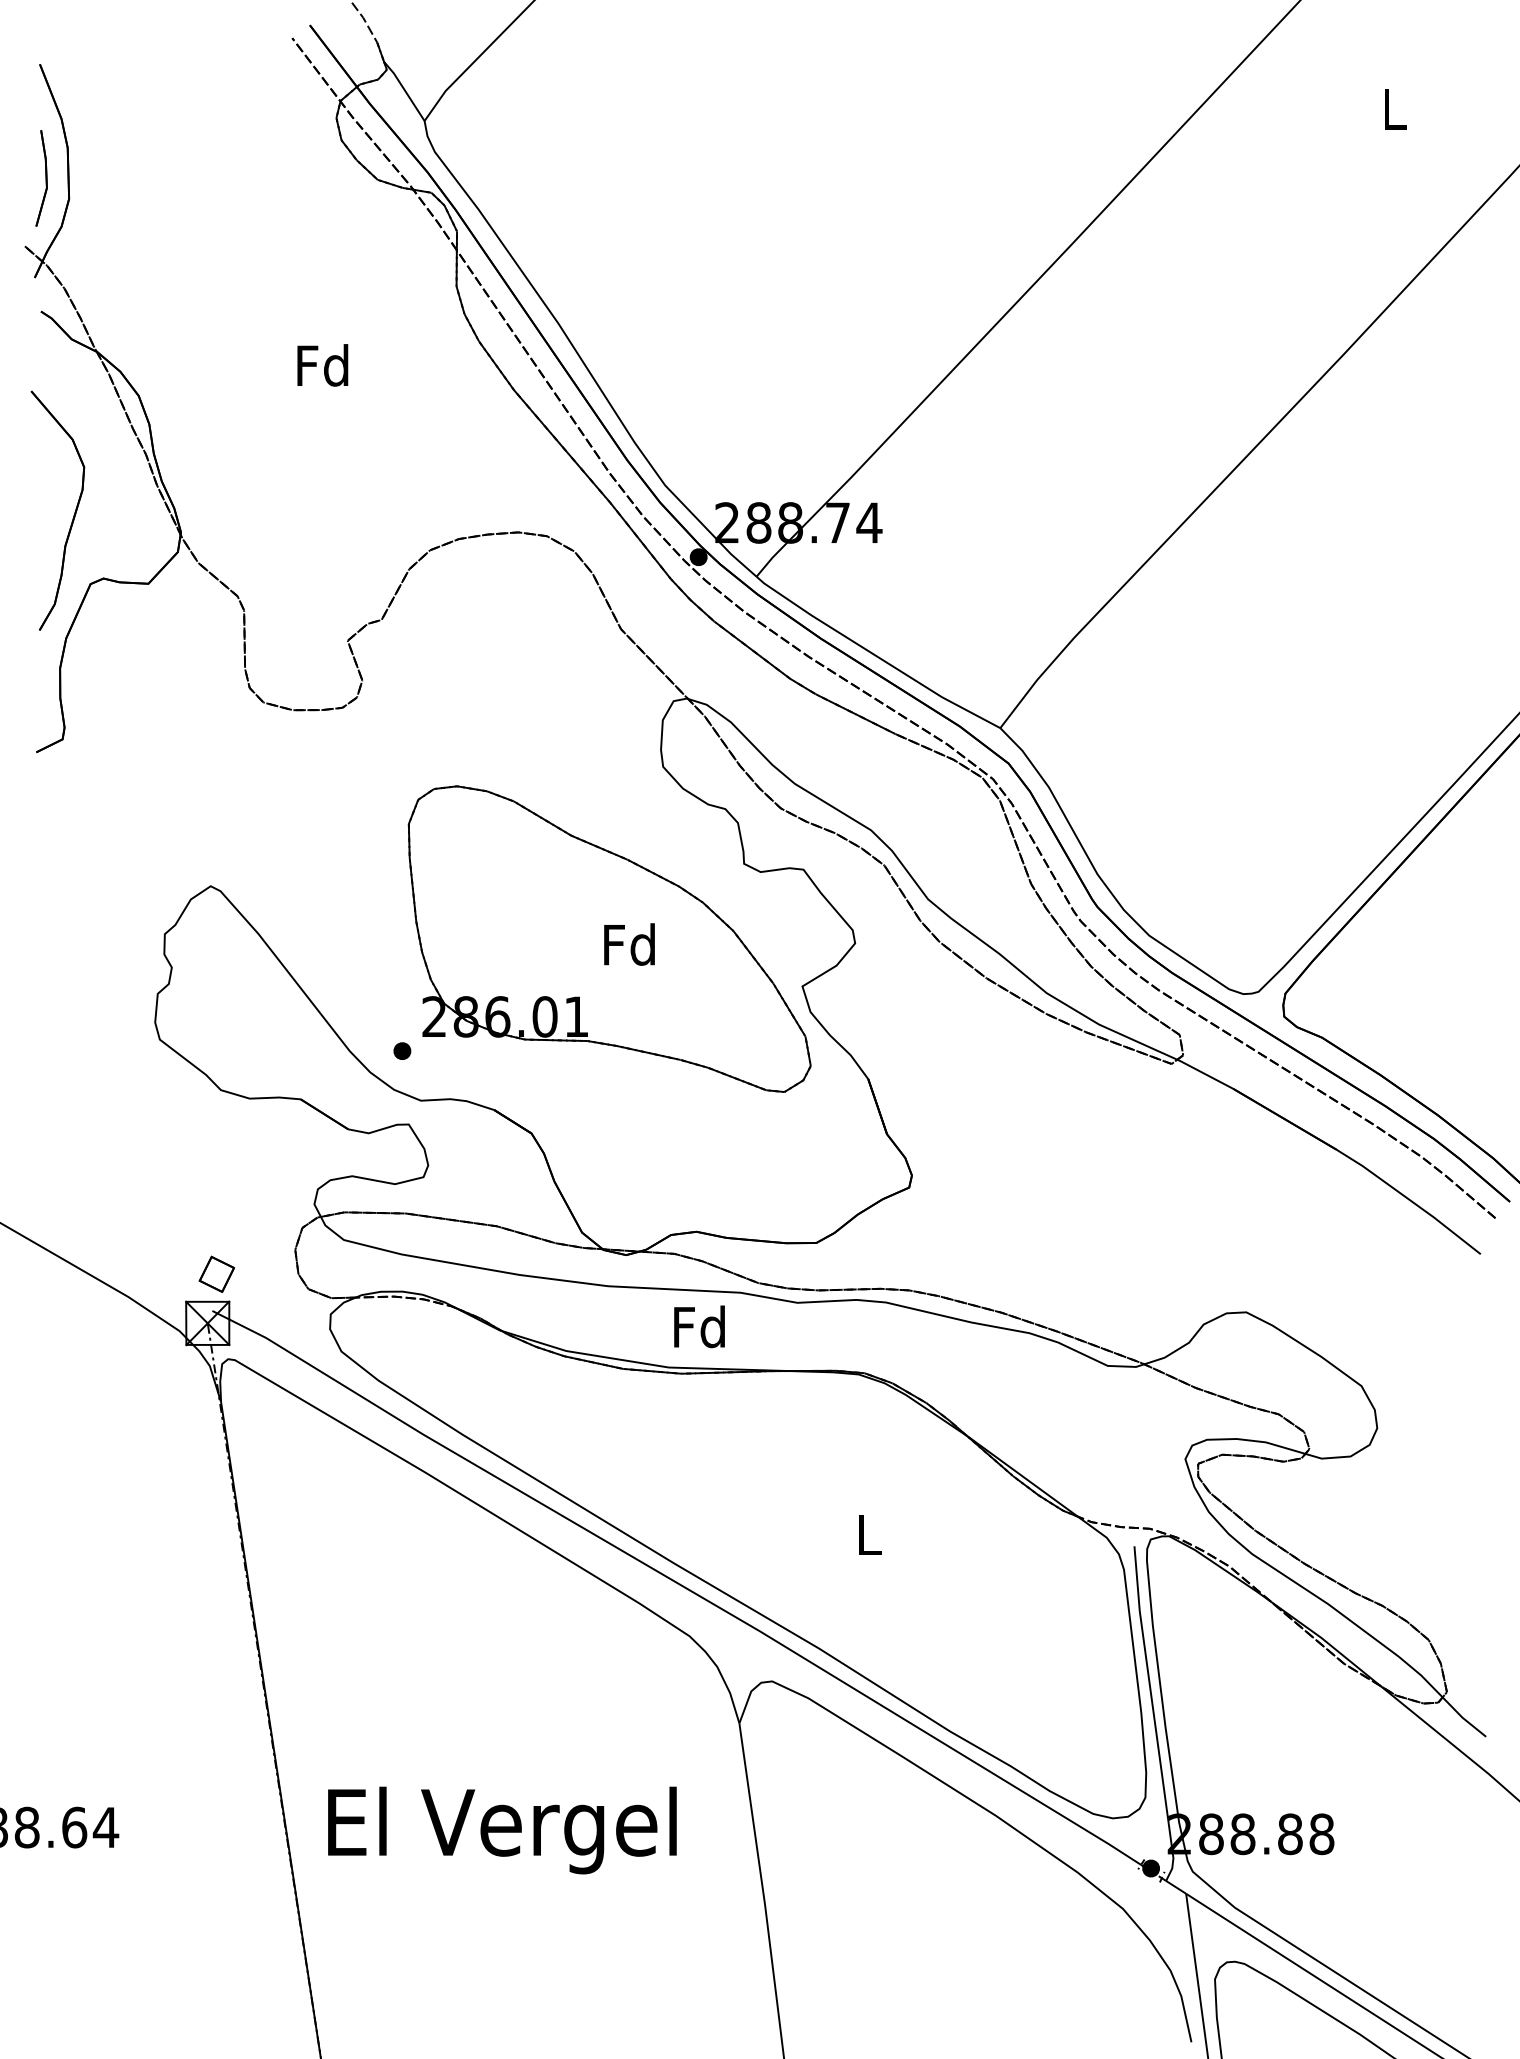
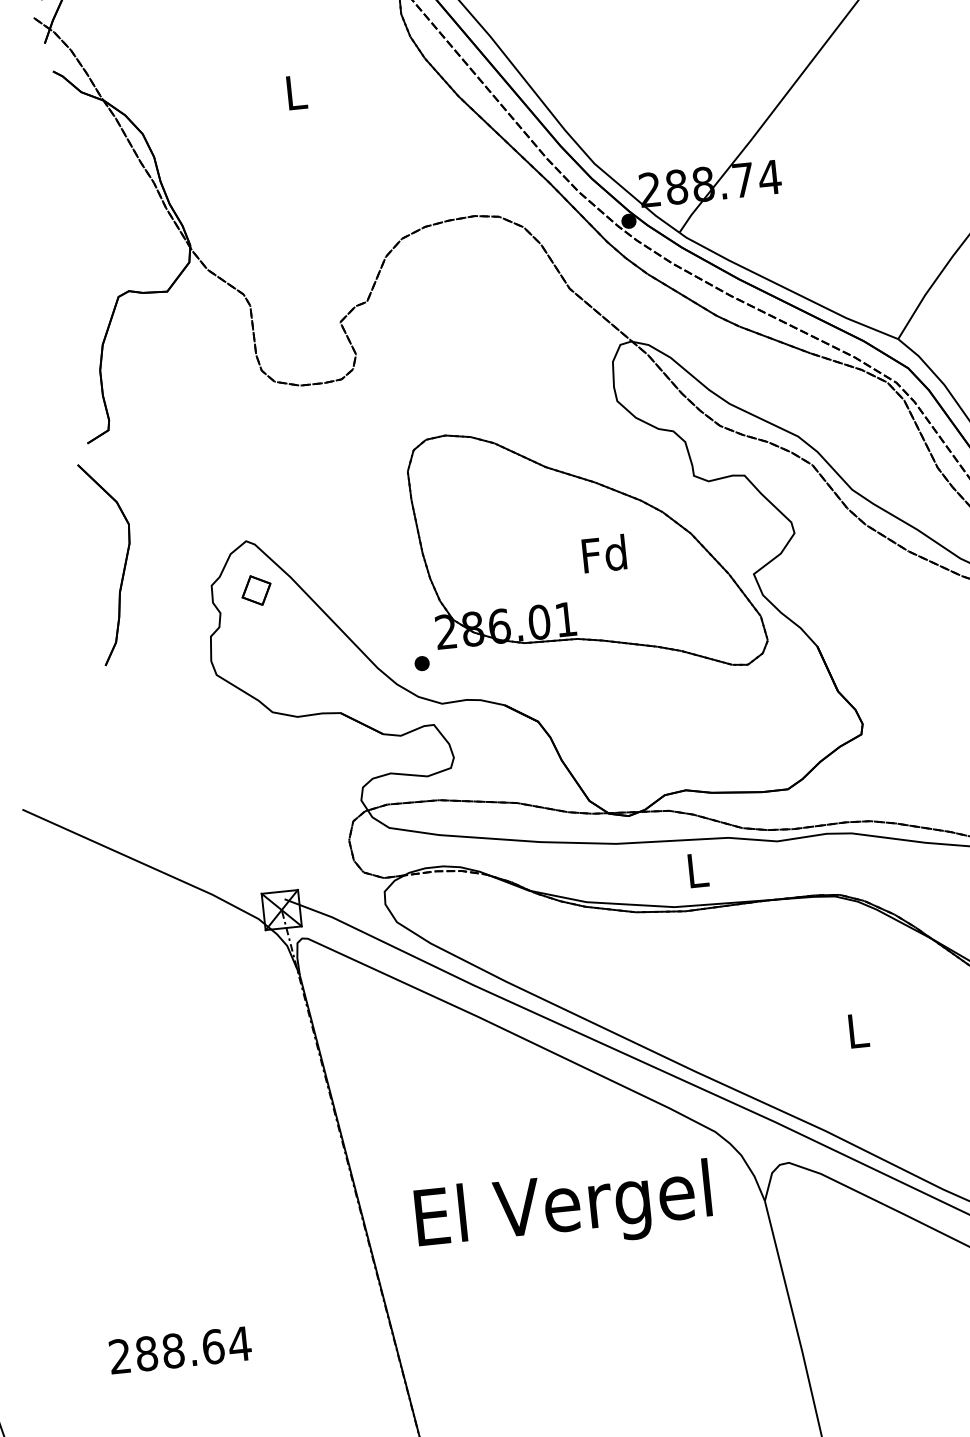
text: (322, 365) -> (295, 92), Fd -> L
part: (73, 515) -> (124, 566), moved
part: (216, 1273) -> (256, 589), moved
text: (699, 1326) -> (696, 869), Fd -> L
text: (502, 1830) -> (563, 1210), moved

